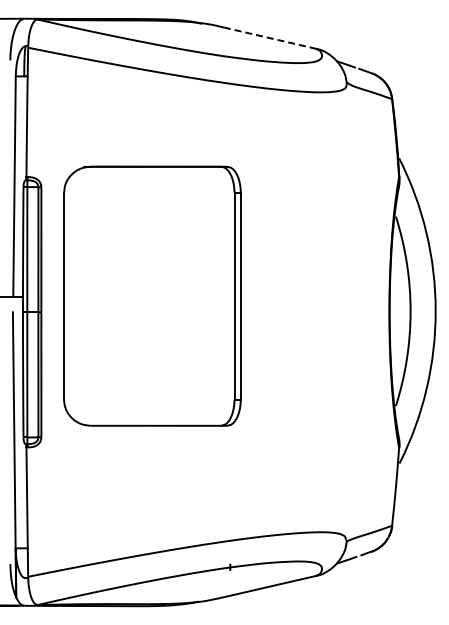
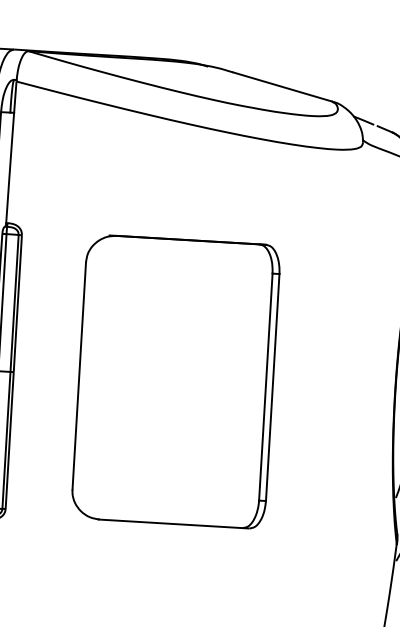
line: (270, 38) -> (282, 87), dashed -> solid
part: (152, 295) -> (176, 380), moved

